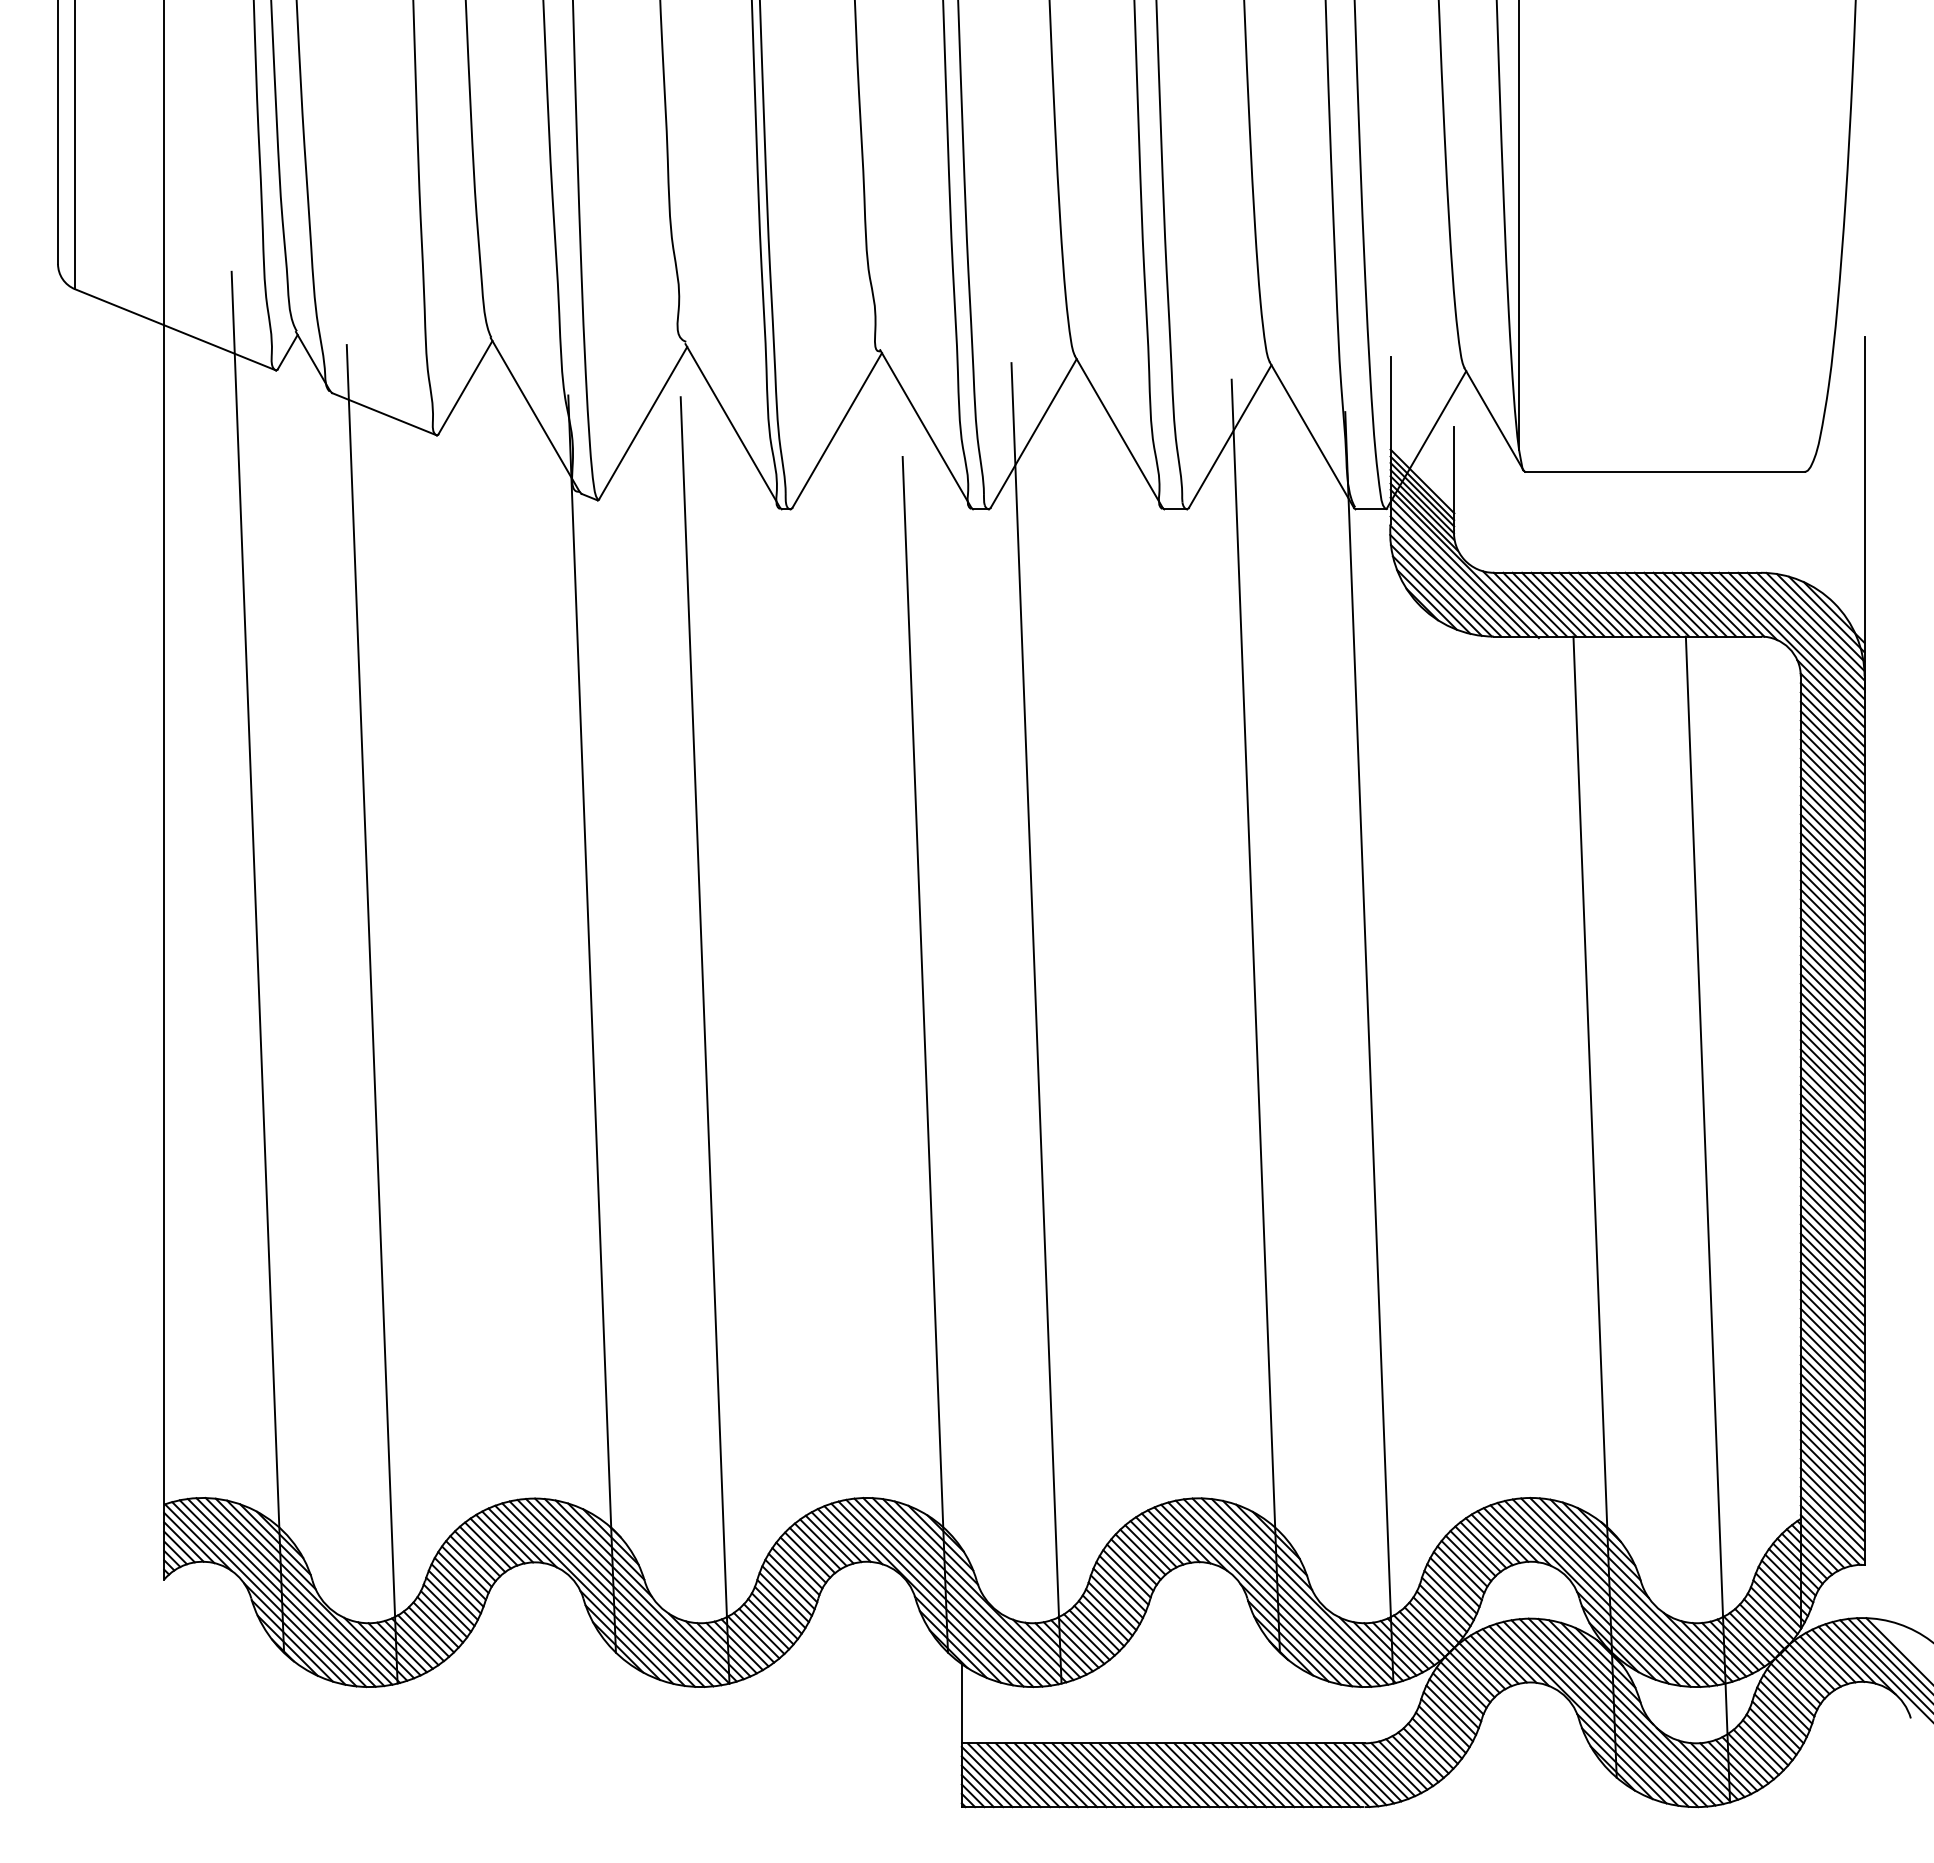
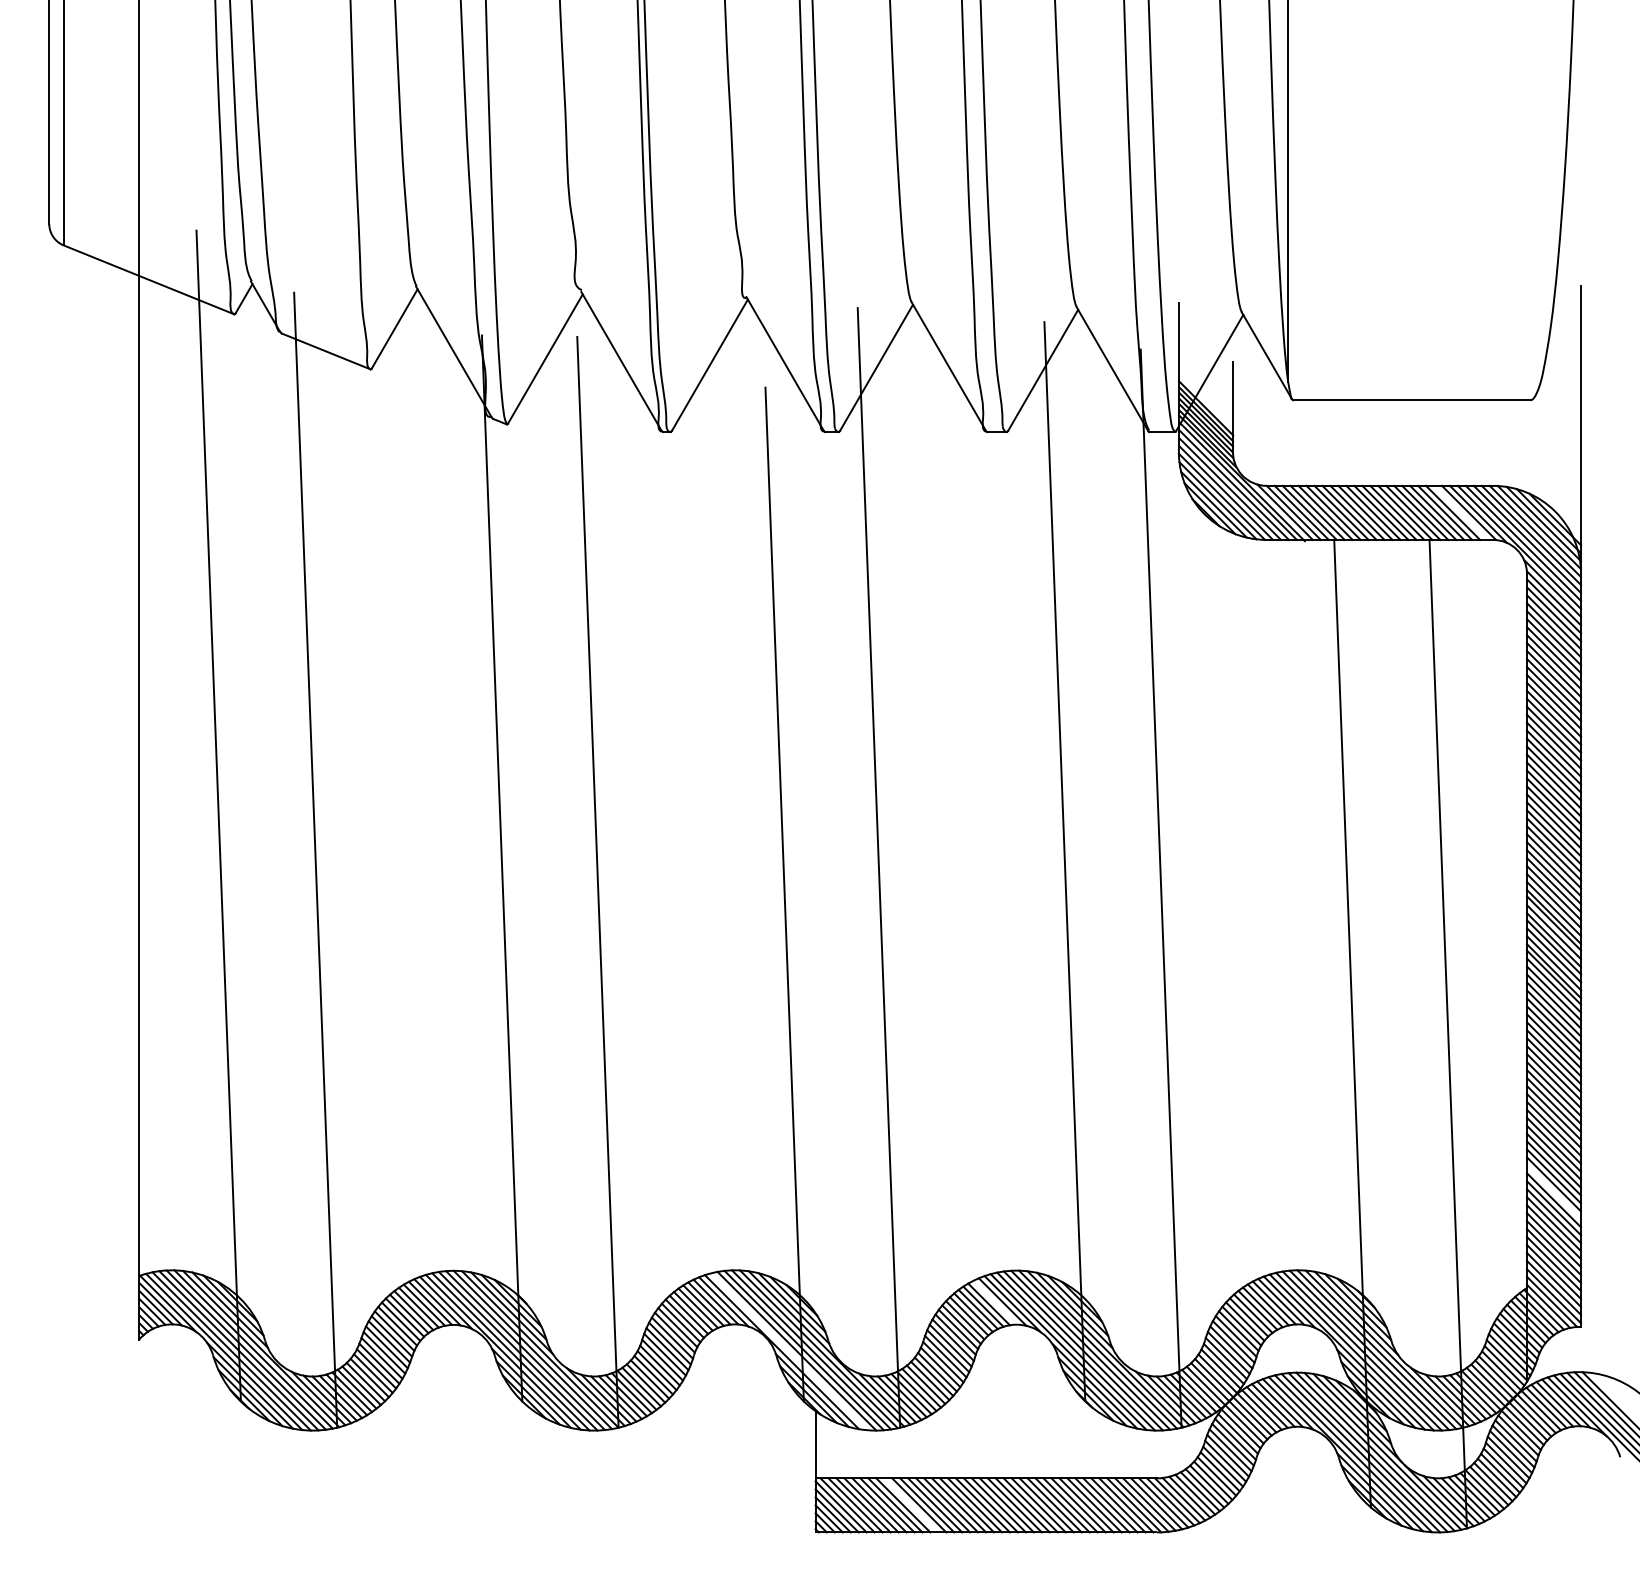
line: (1722, 604) -> (1460, 512), removed
line: (1832, 1405) -> (1553, 1191), removed
line: (1173, 1536) -> (995, 1302), removed
line: (930, 1593) -> (789, 1351), removed
line: (1074, 1775) -> (911, 1505), removed

